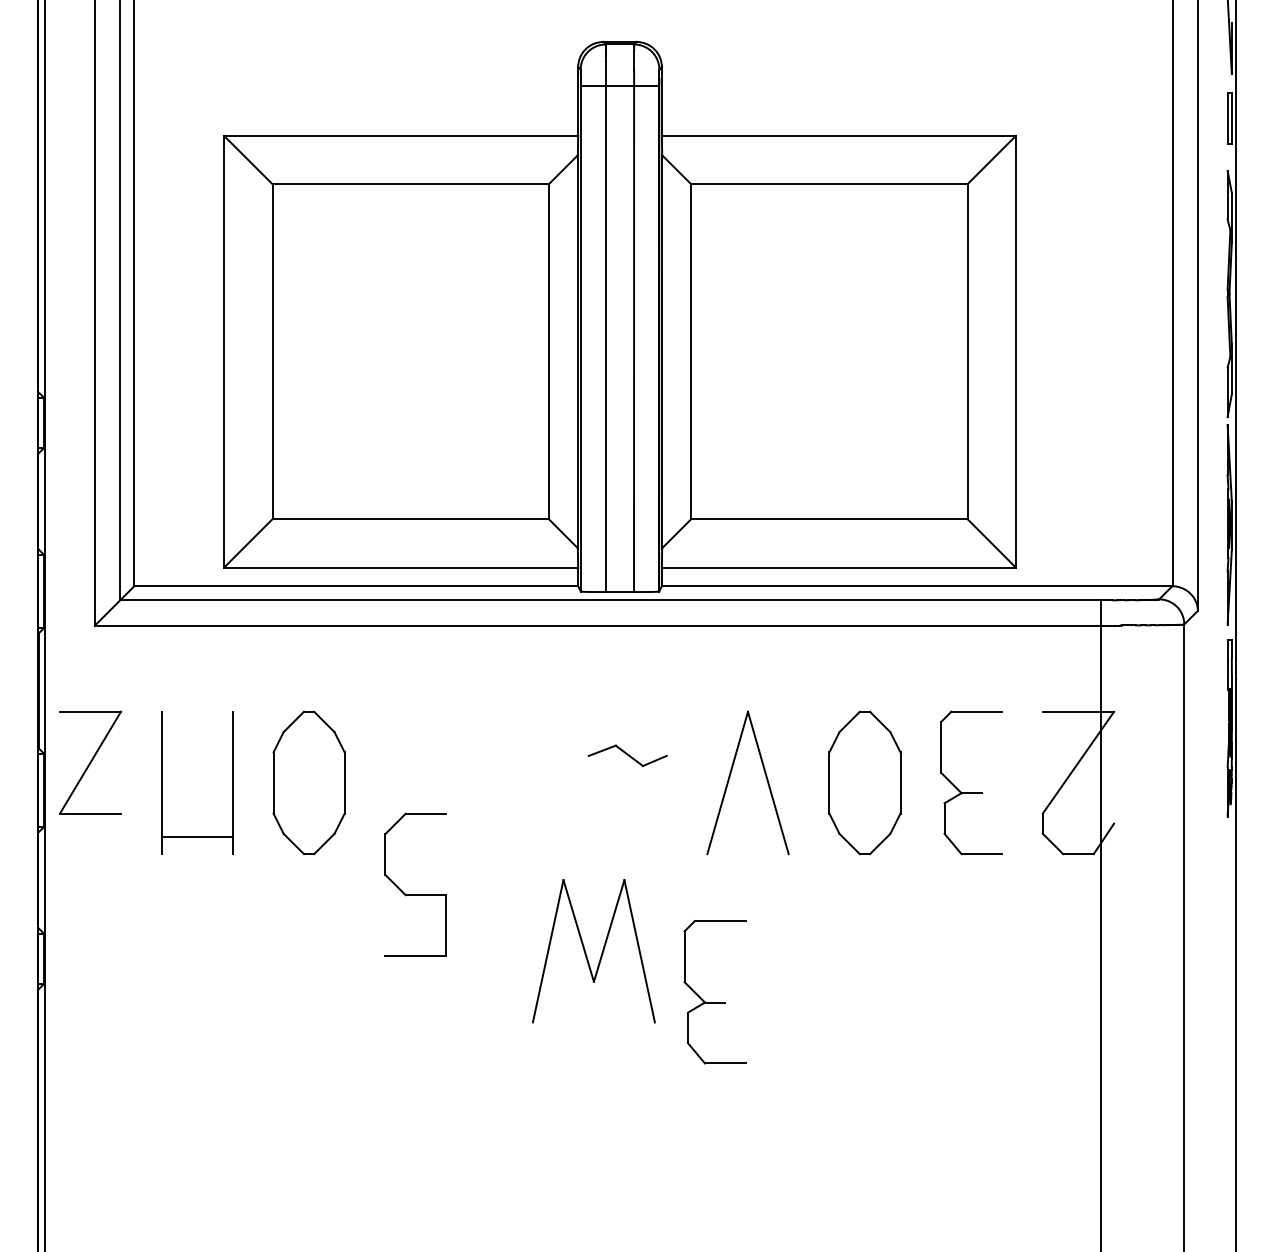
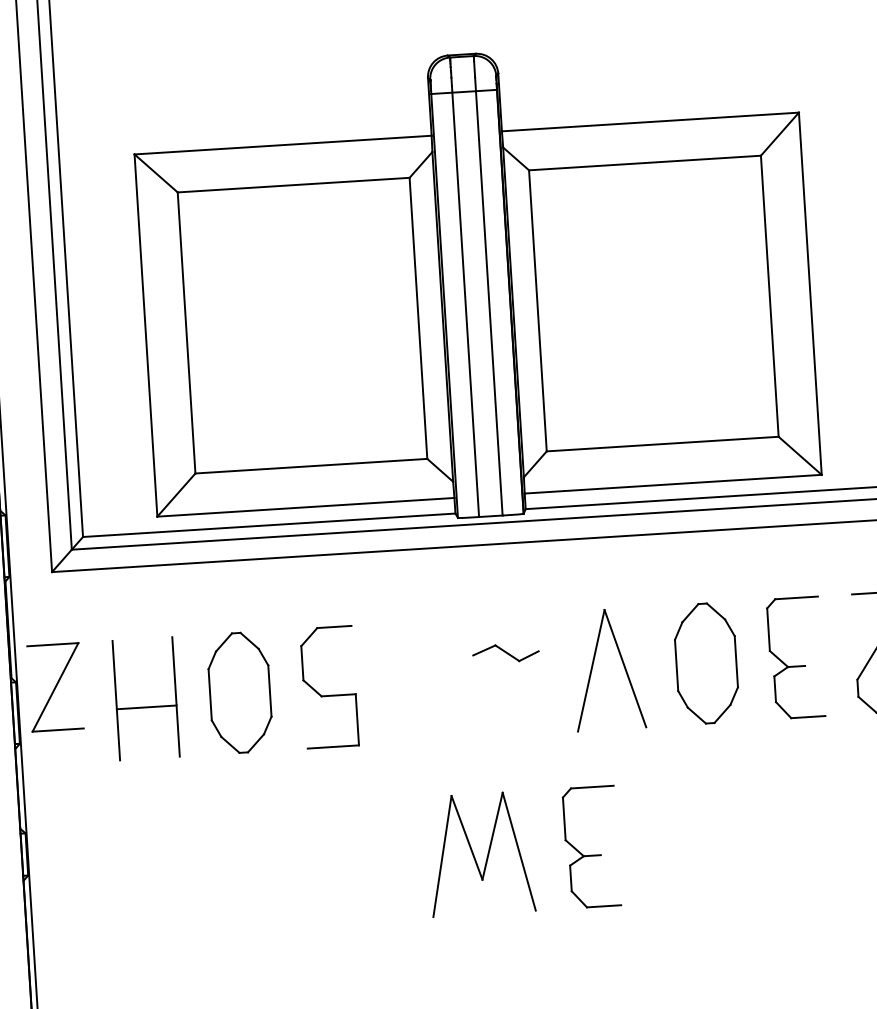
line: (196, 837) -> (146, 707), moved
part: (415, 894) -> (329, 695), moved
part: (586, 952) -> (474, 855), moved

